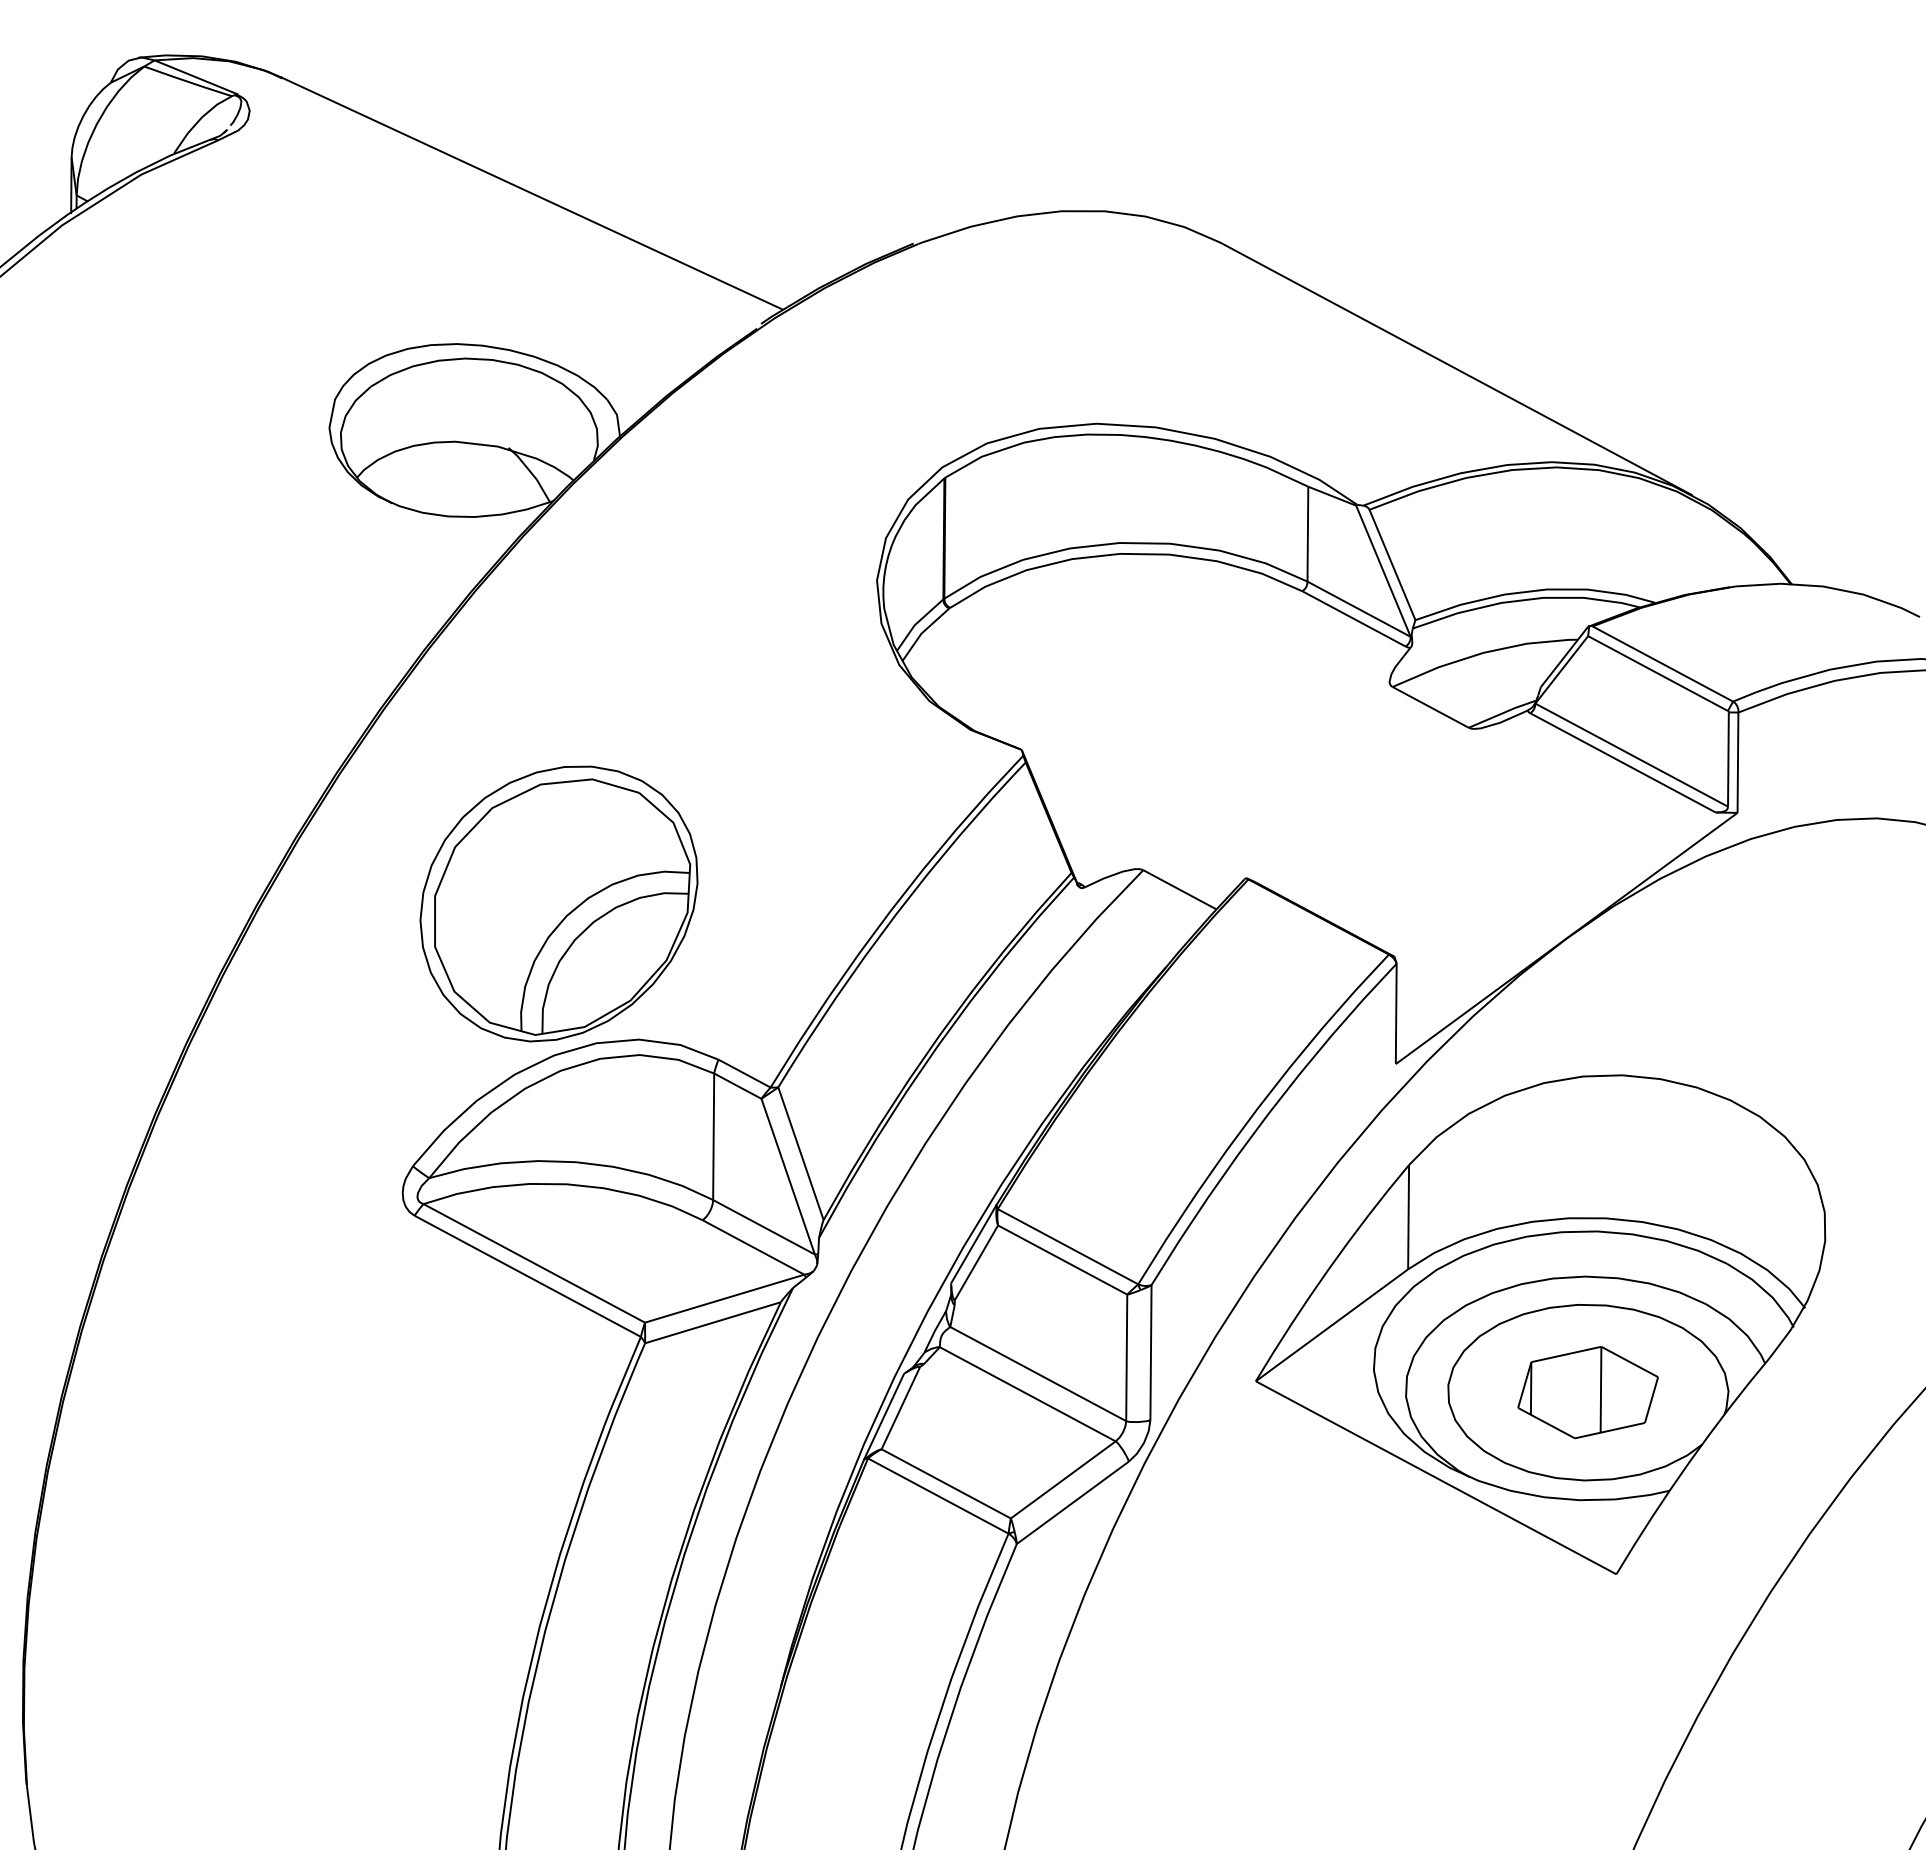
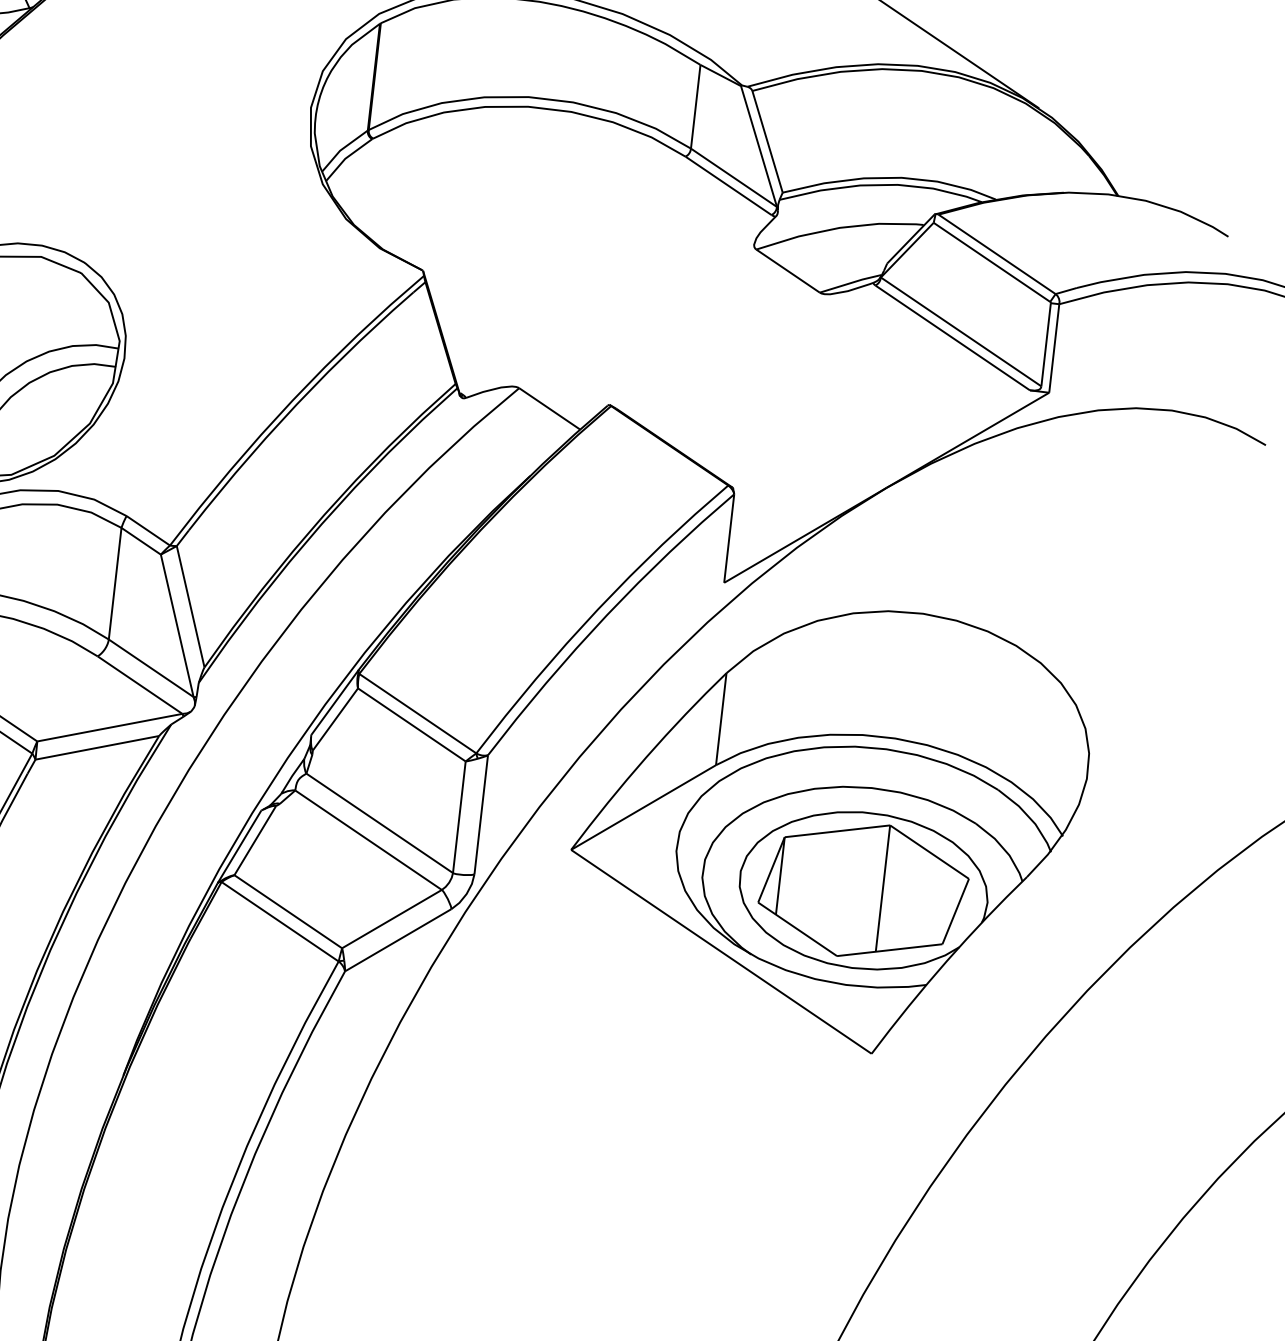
part: (1587, 1392) -> (862, 890), size x1.67

